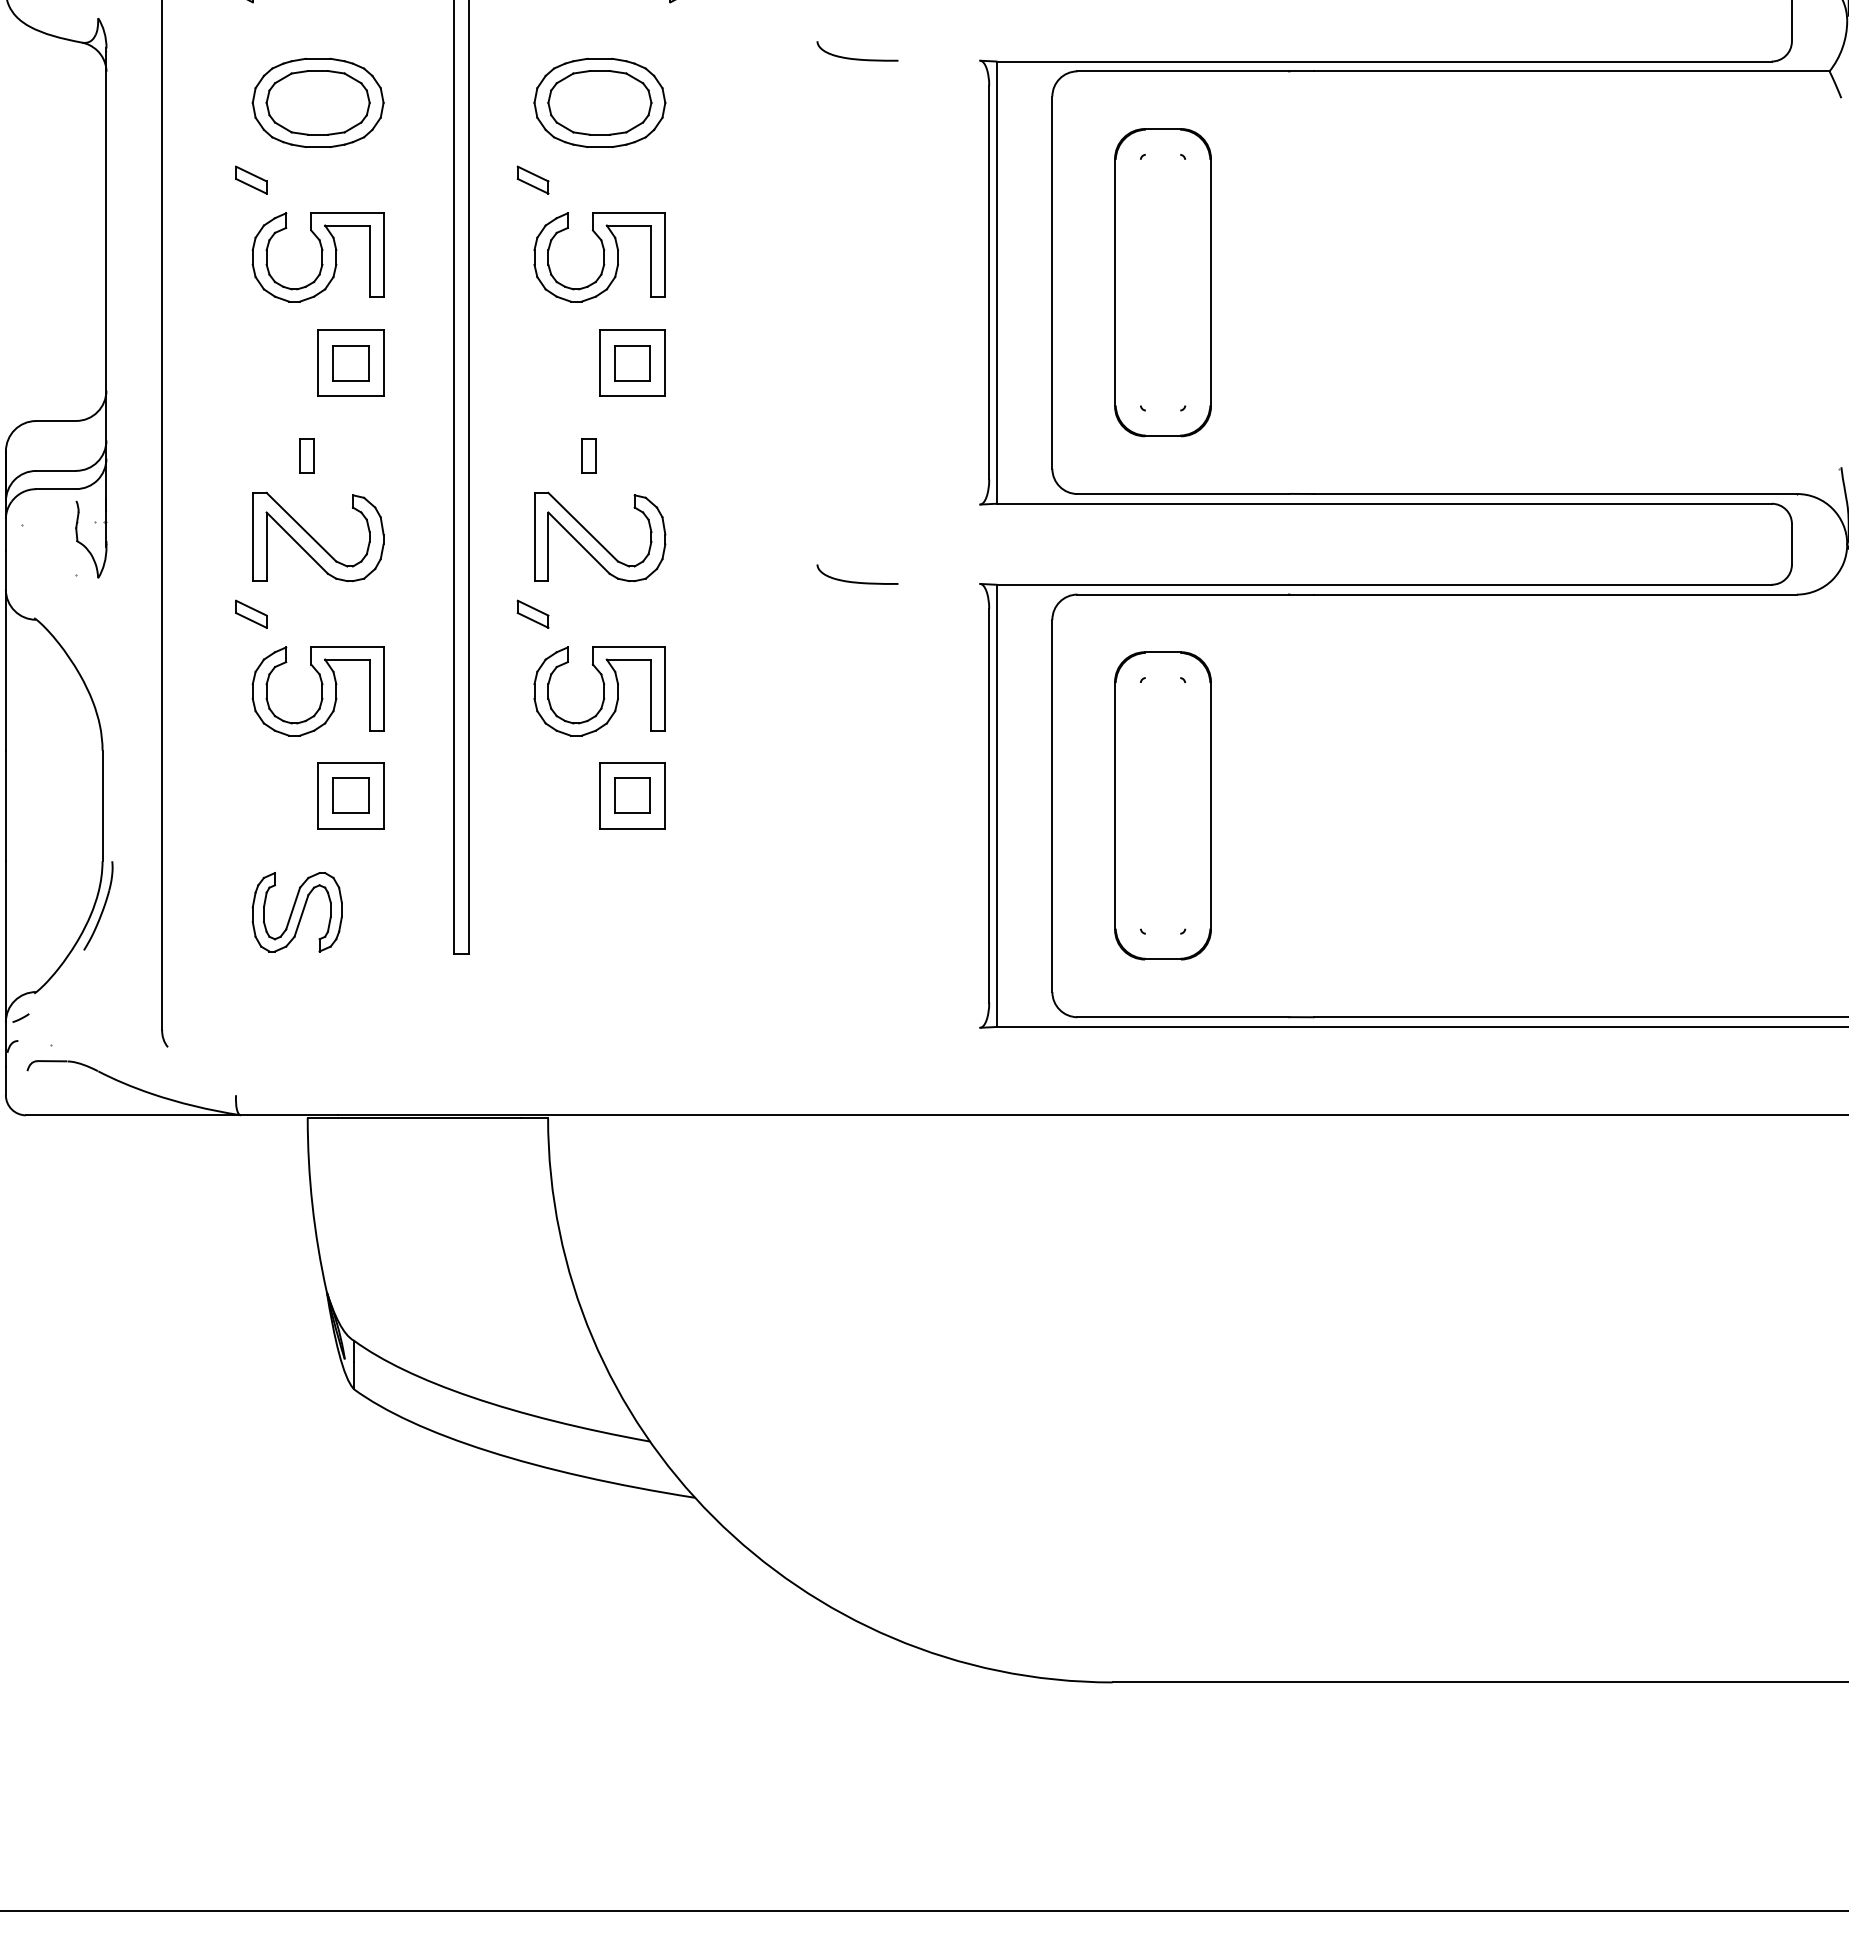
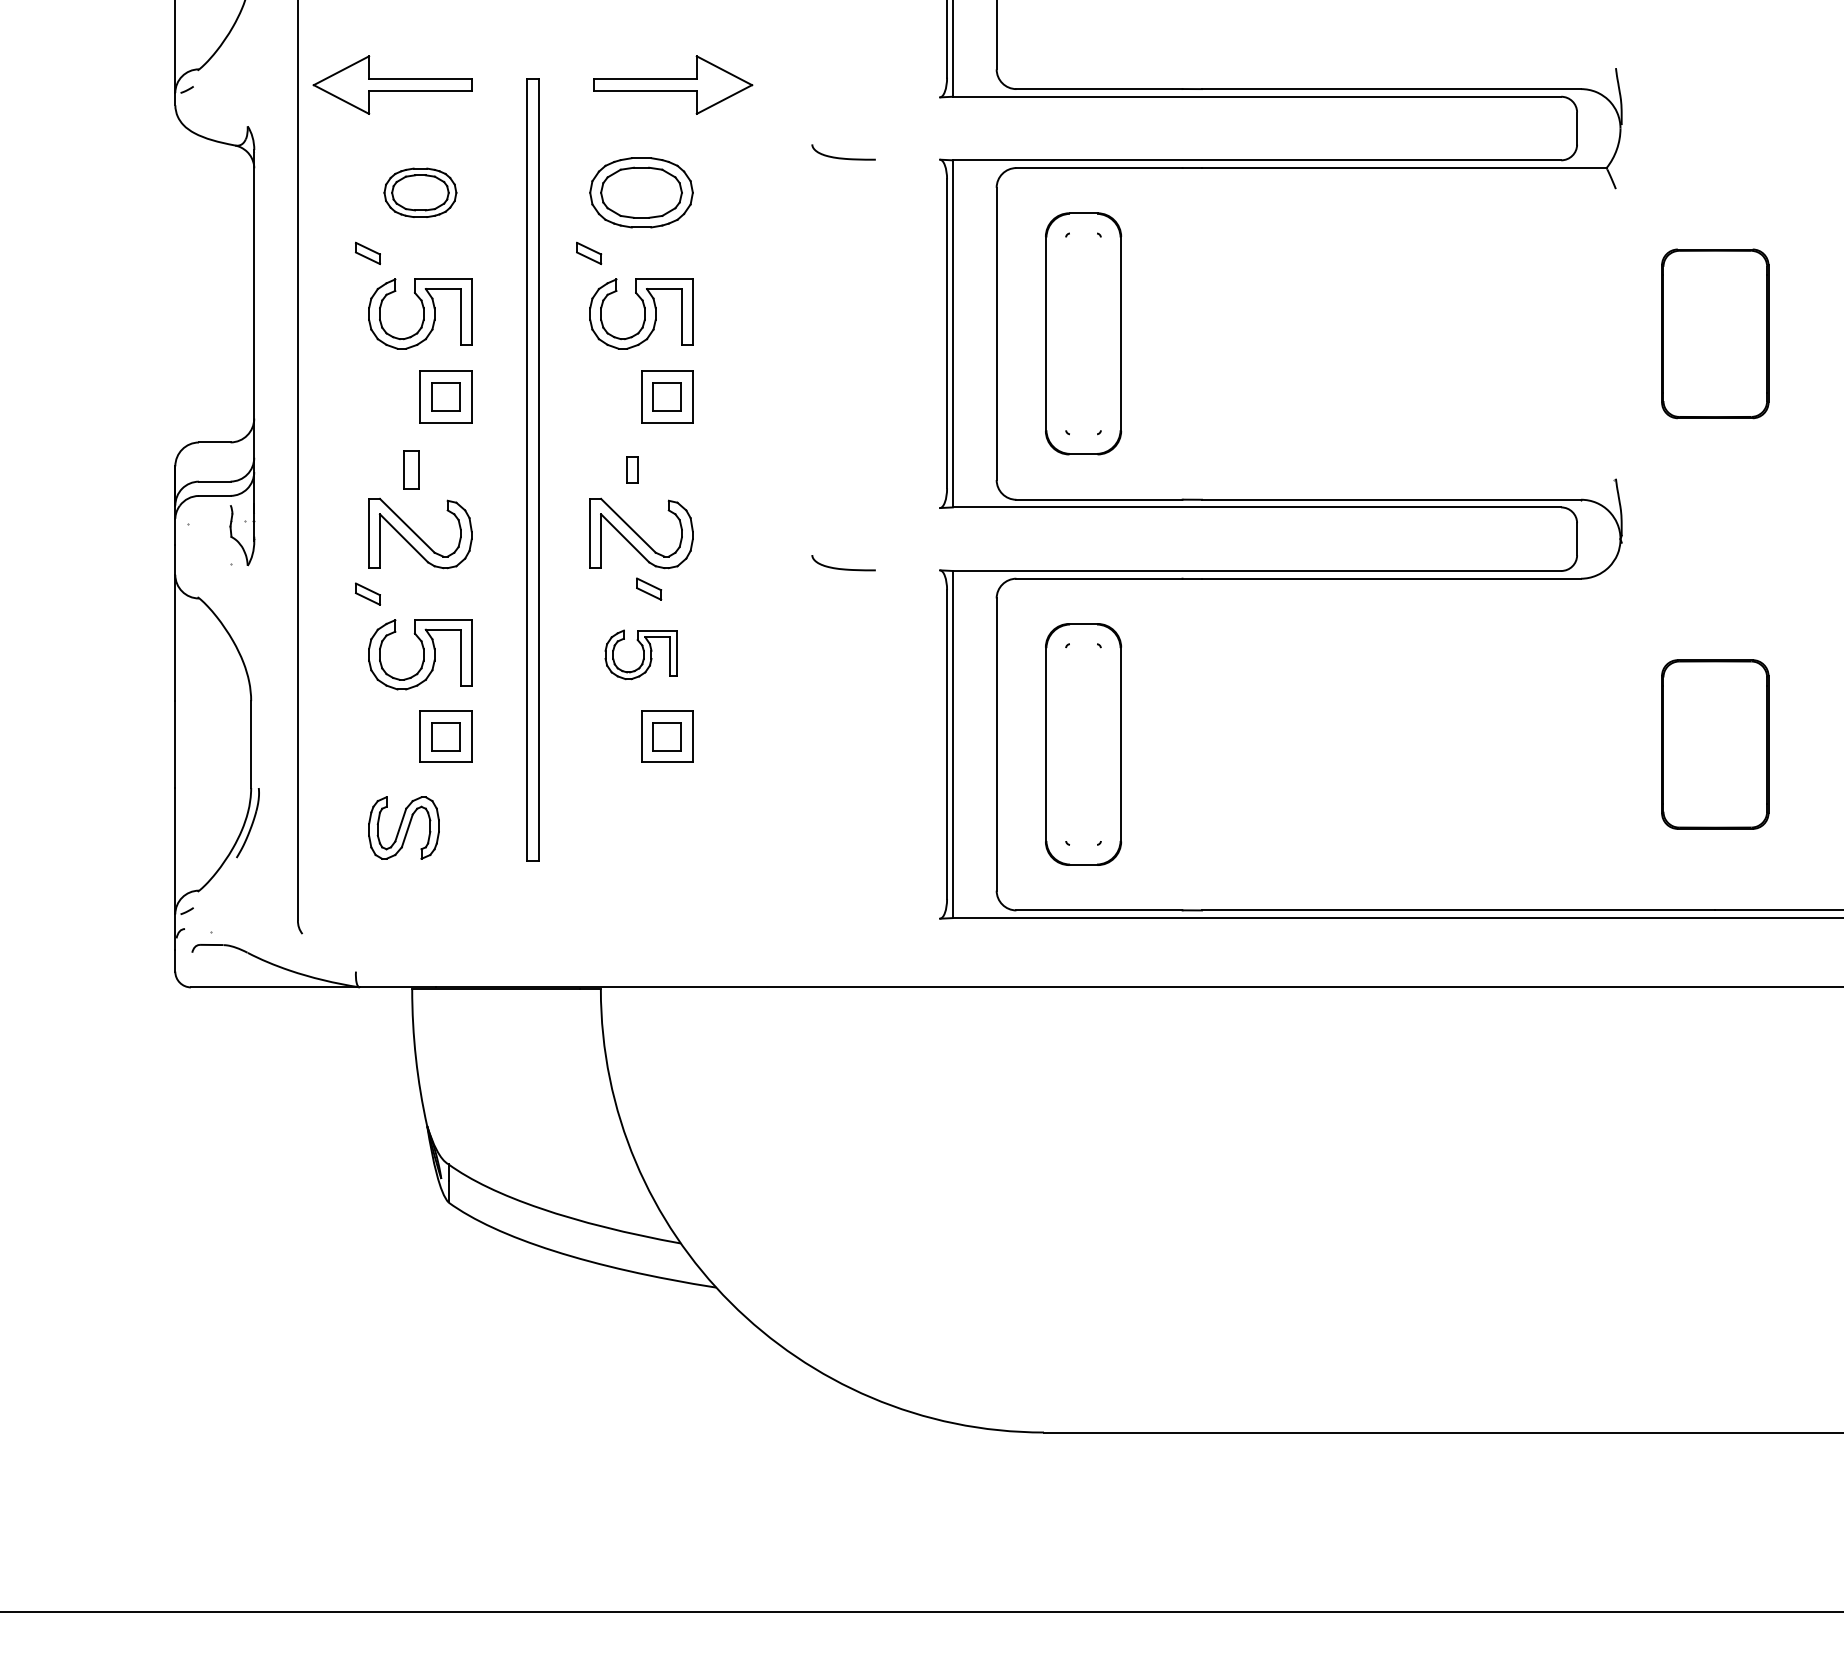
part: (318, 102) -> (420, 192), size x0.7
part: (306, 455) -> (411, 469), size x1.4
part: (533, 613) -> (649, 588), moved
part: (599, 691) -> (641, 654), size x0.7

